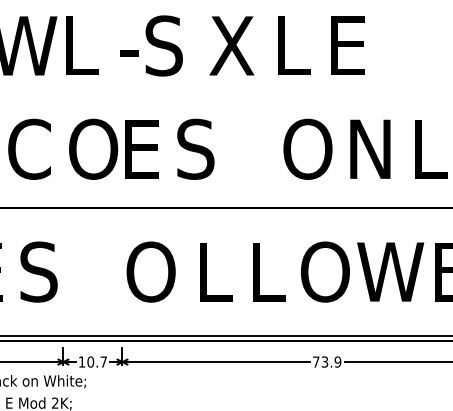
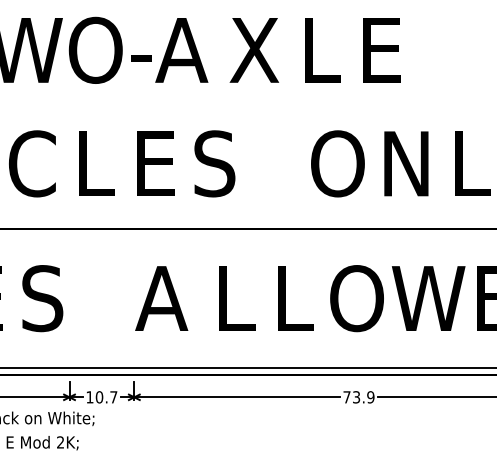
text: (86, 45) -> (94, 49), L -> O
text: (165, 45) -> (181, 49), S -> A
text: (93, 148) -> (102, 162), O -> L
text: (149, 271) -> (163, 297), O -> A

